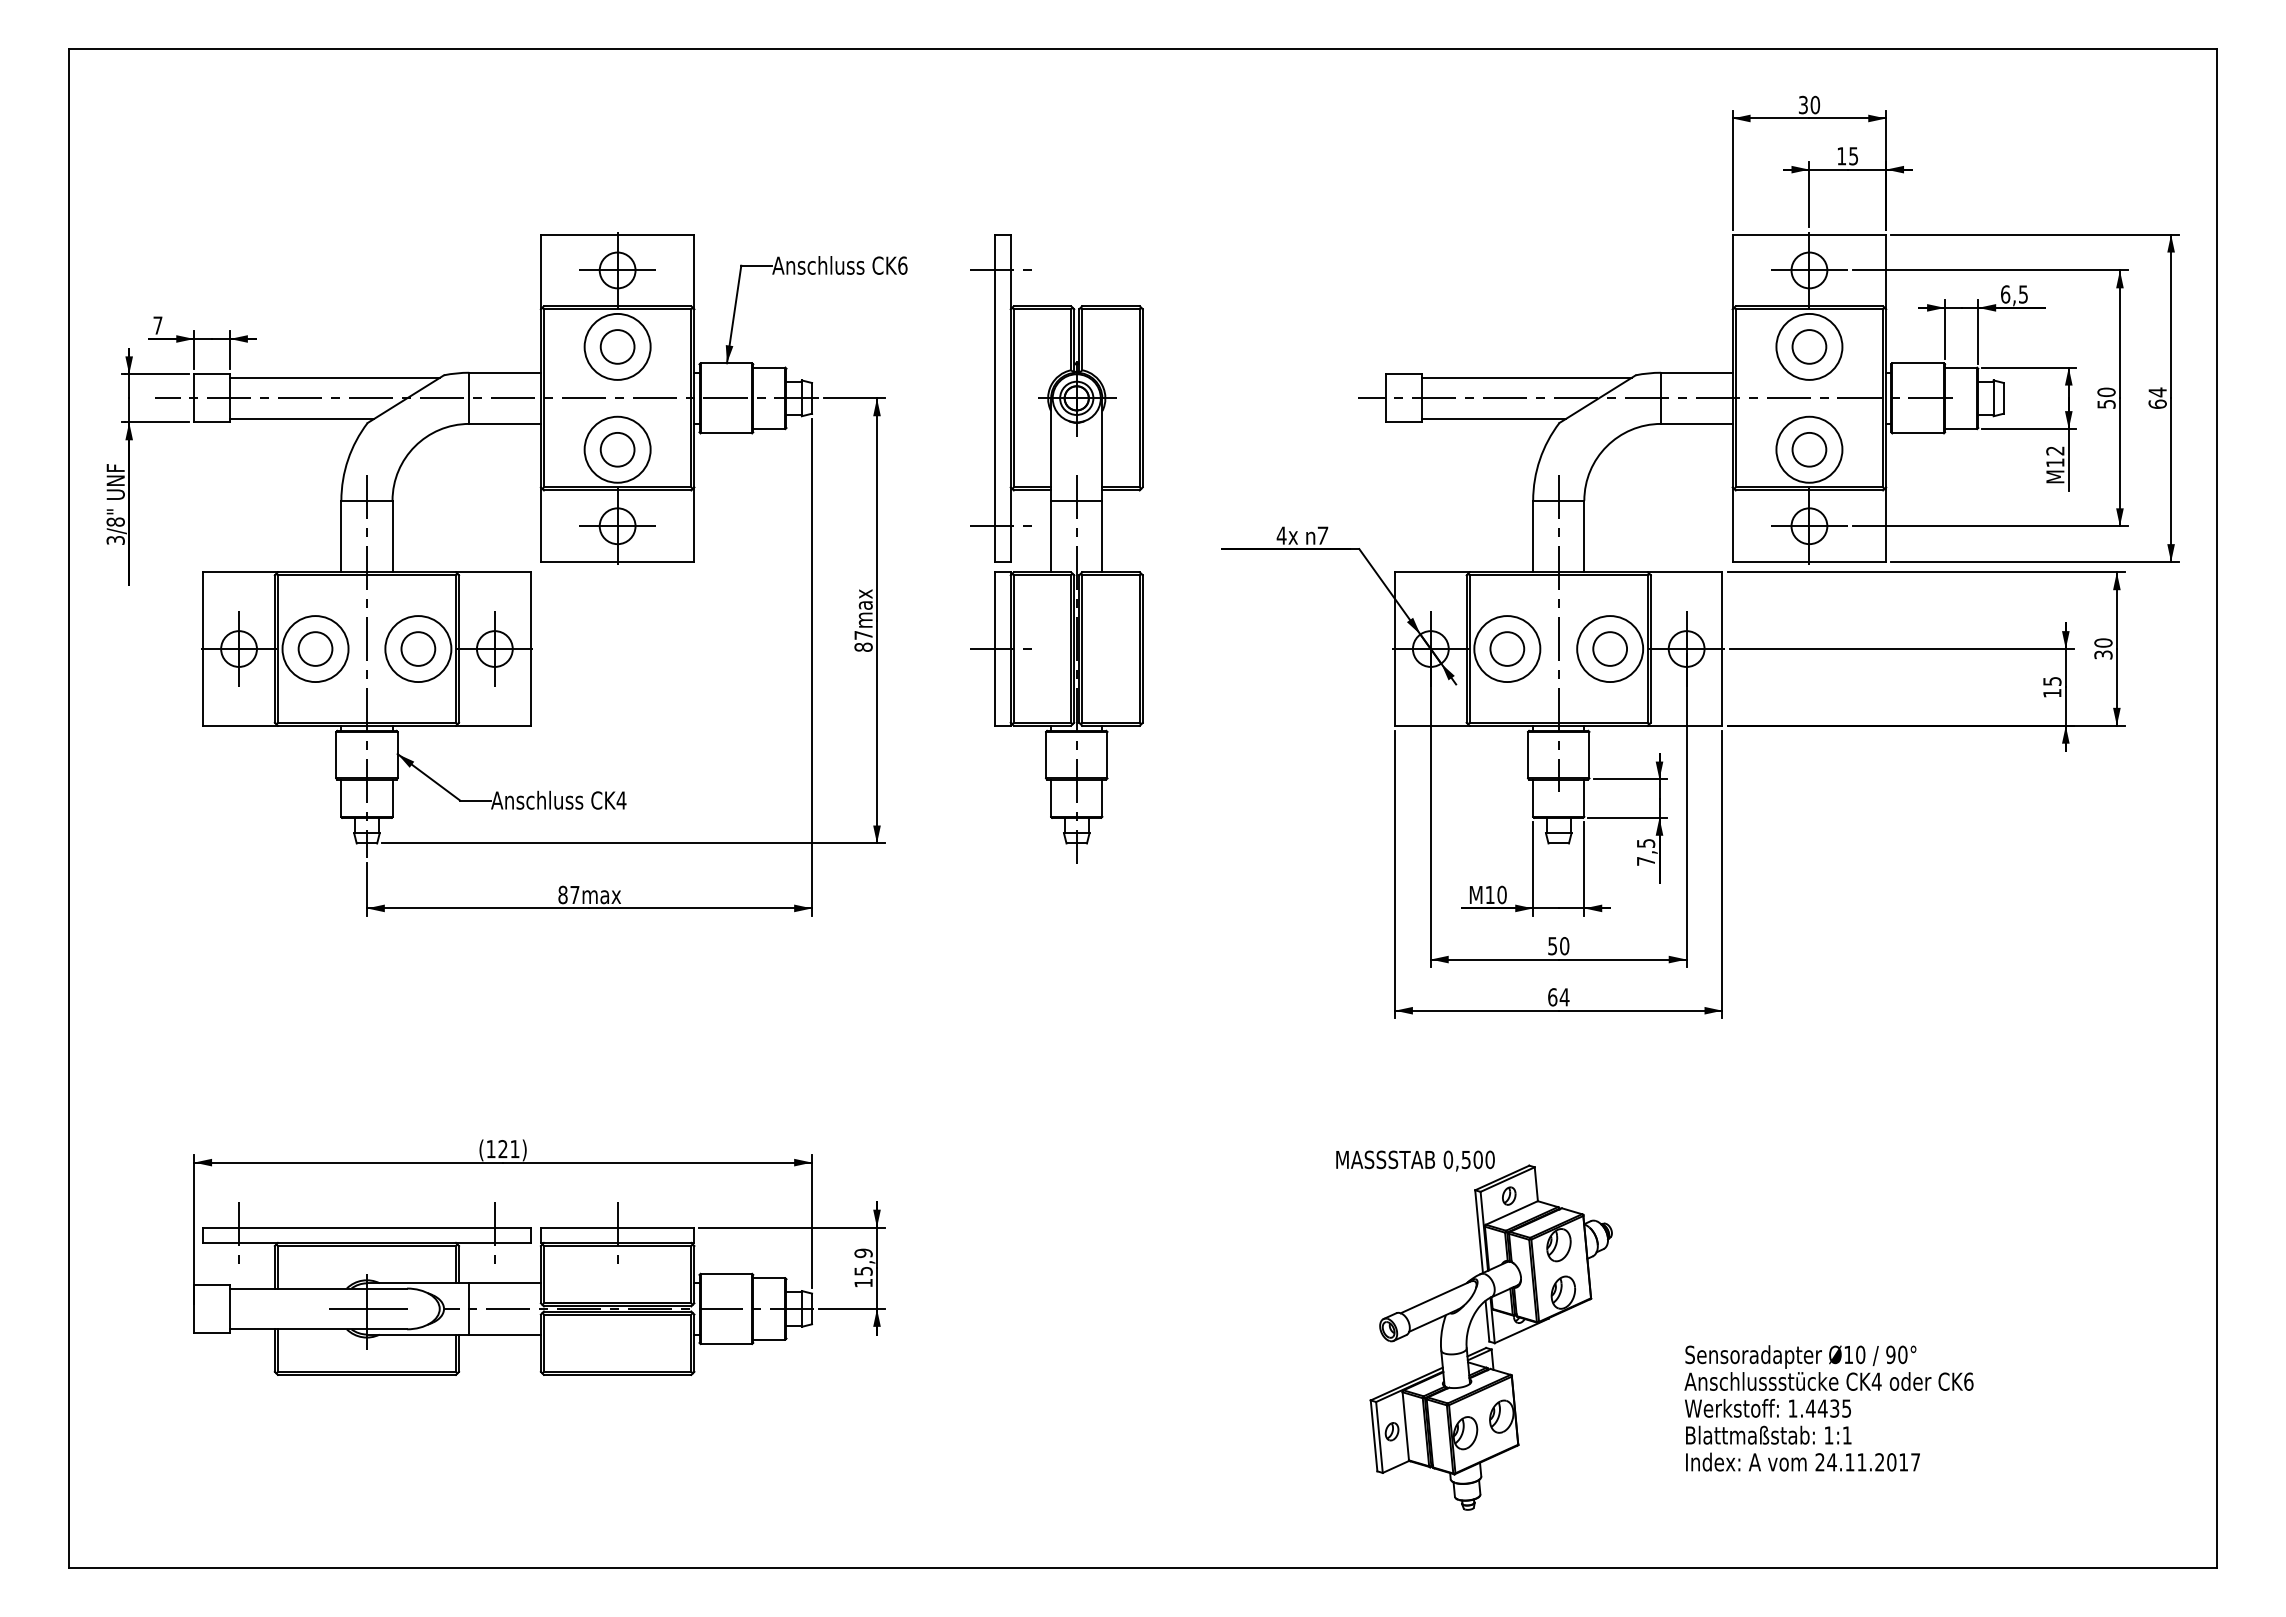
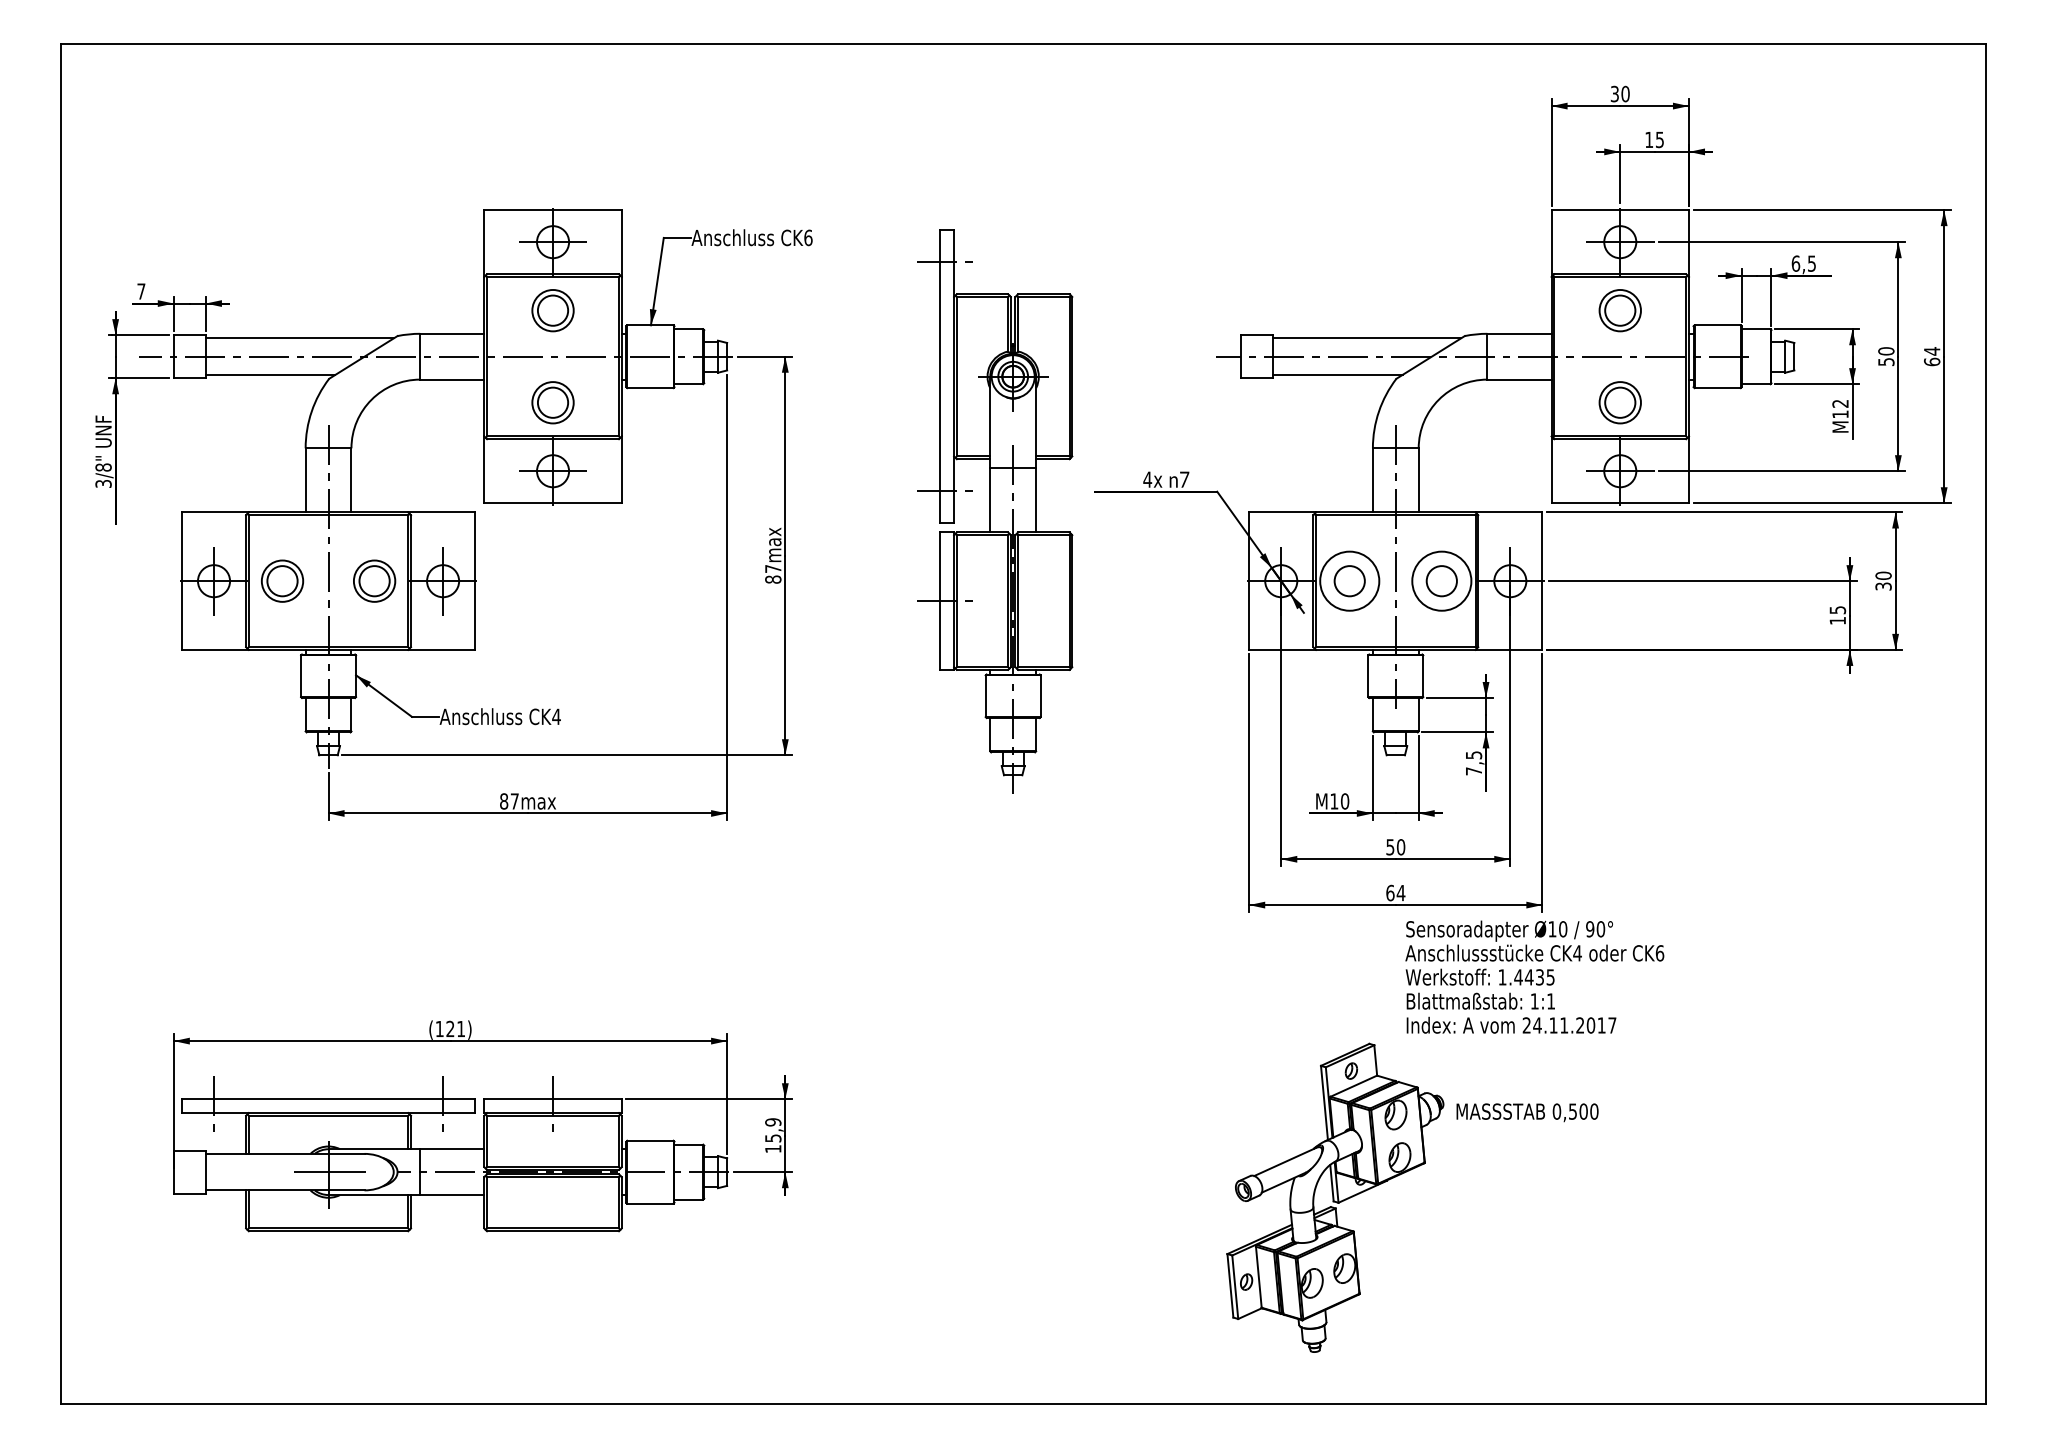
circle: (617, 346) -> (552, 310), size x0.7
circle: (1808, 346) -> (1619, 310), size x0.7
circle: (617, 449) -> (552, 402), size x0.7
circle: (1808, 449) -> (1619, 402), size x0.7
part: (1057, 548) -> (995, 511), moved
circle: (315, 648) -> (282, 580), size x0.7
circle: (418, 648) -> (374, 580), size x0.7
text: (1415, 1160) -> (1527, 1112), moved
text: (1828, 1407) -> (1534, 976), moved

